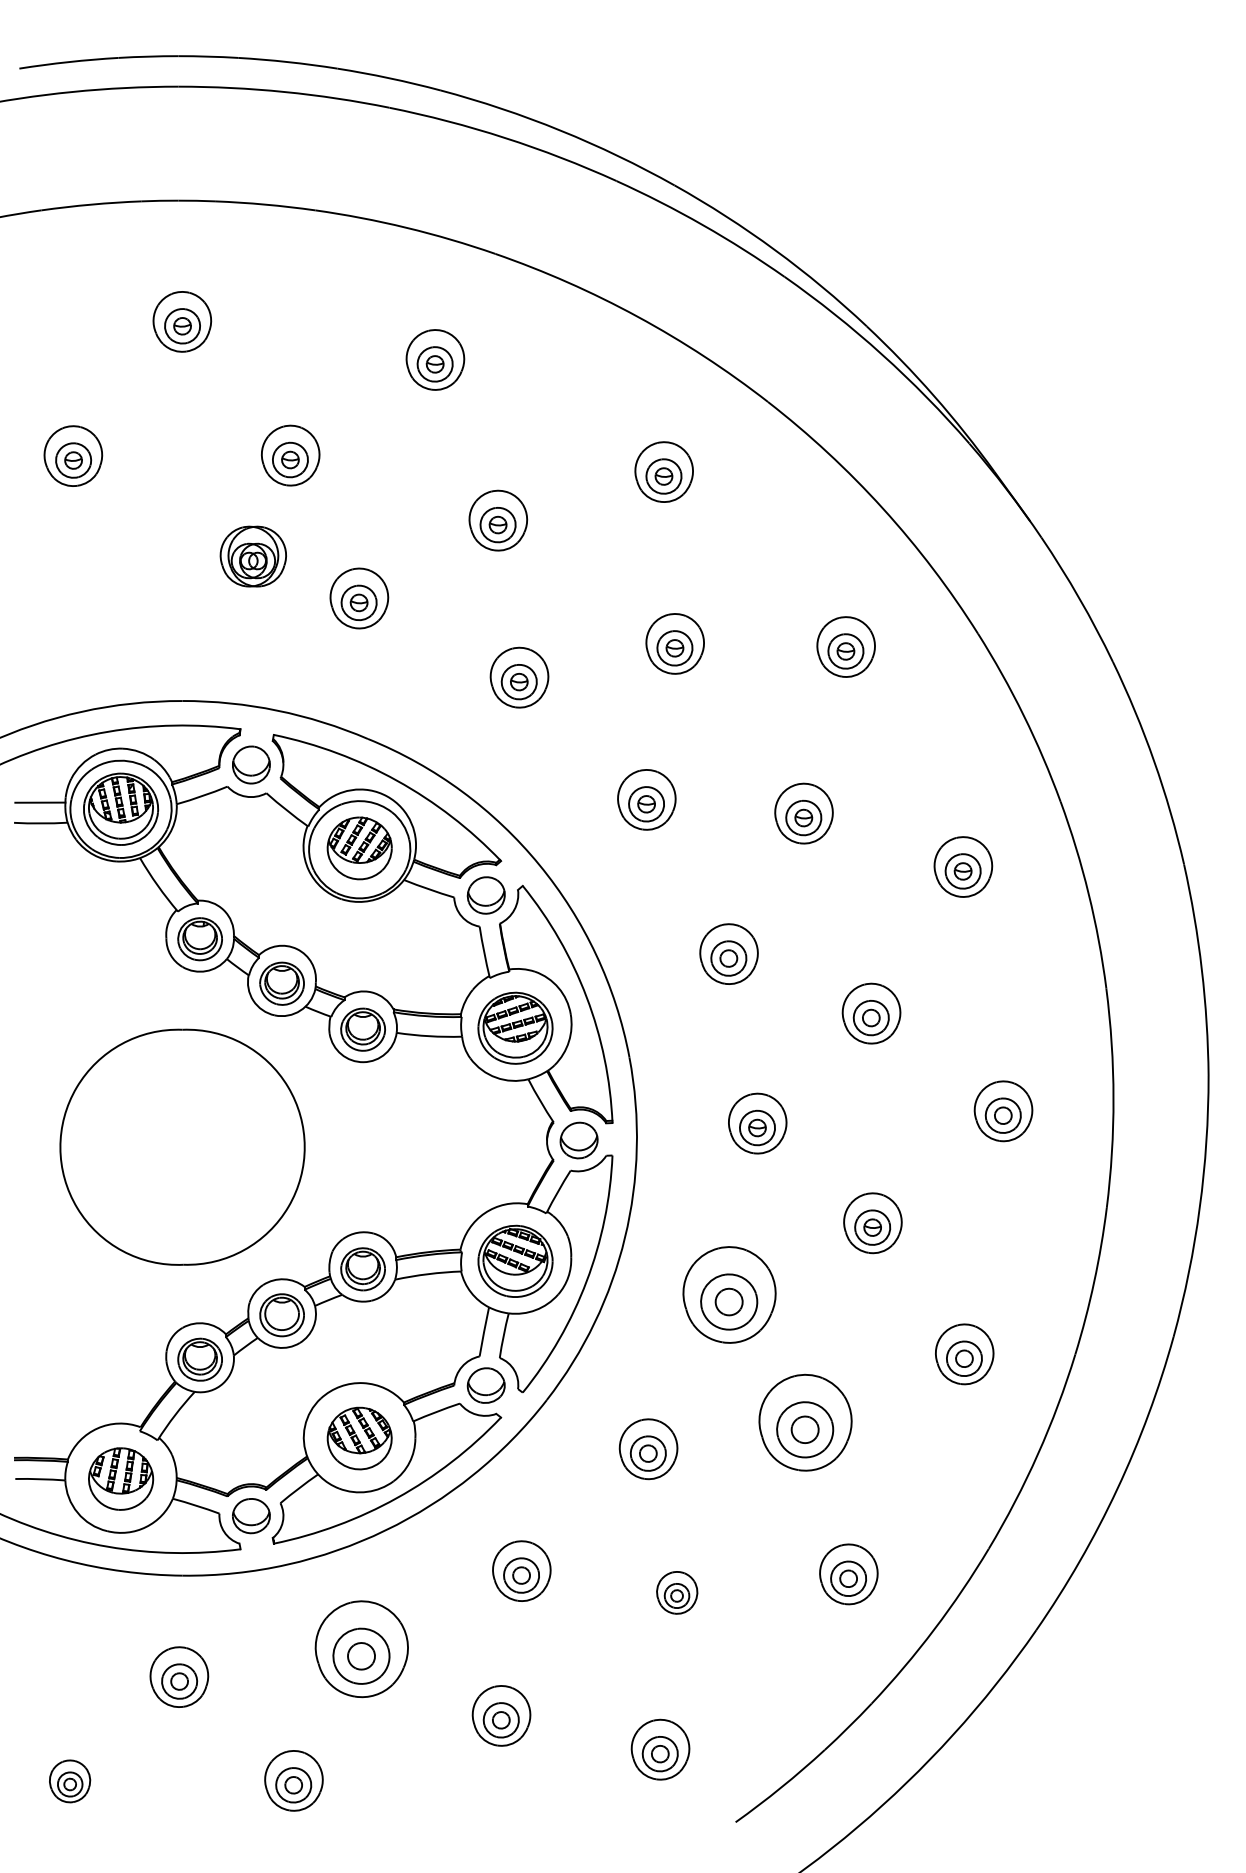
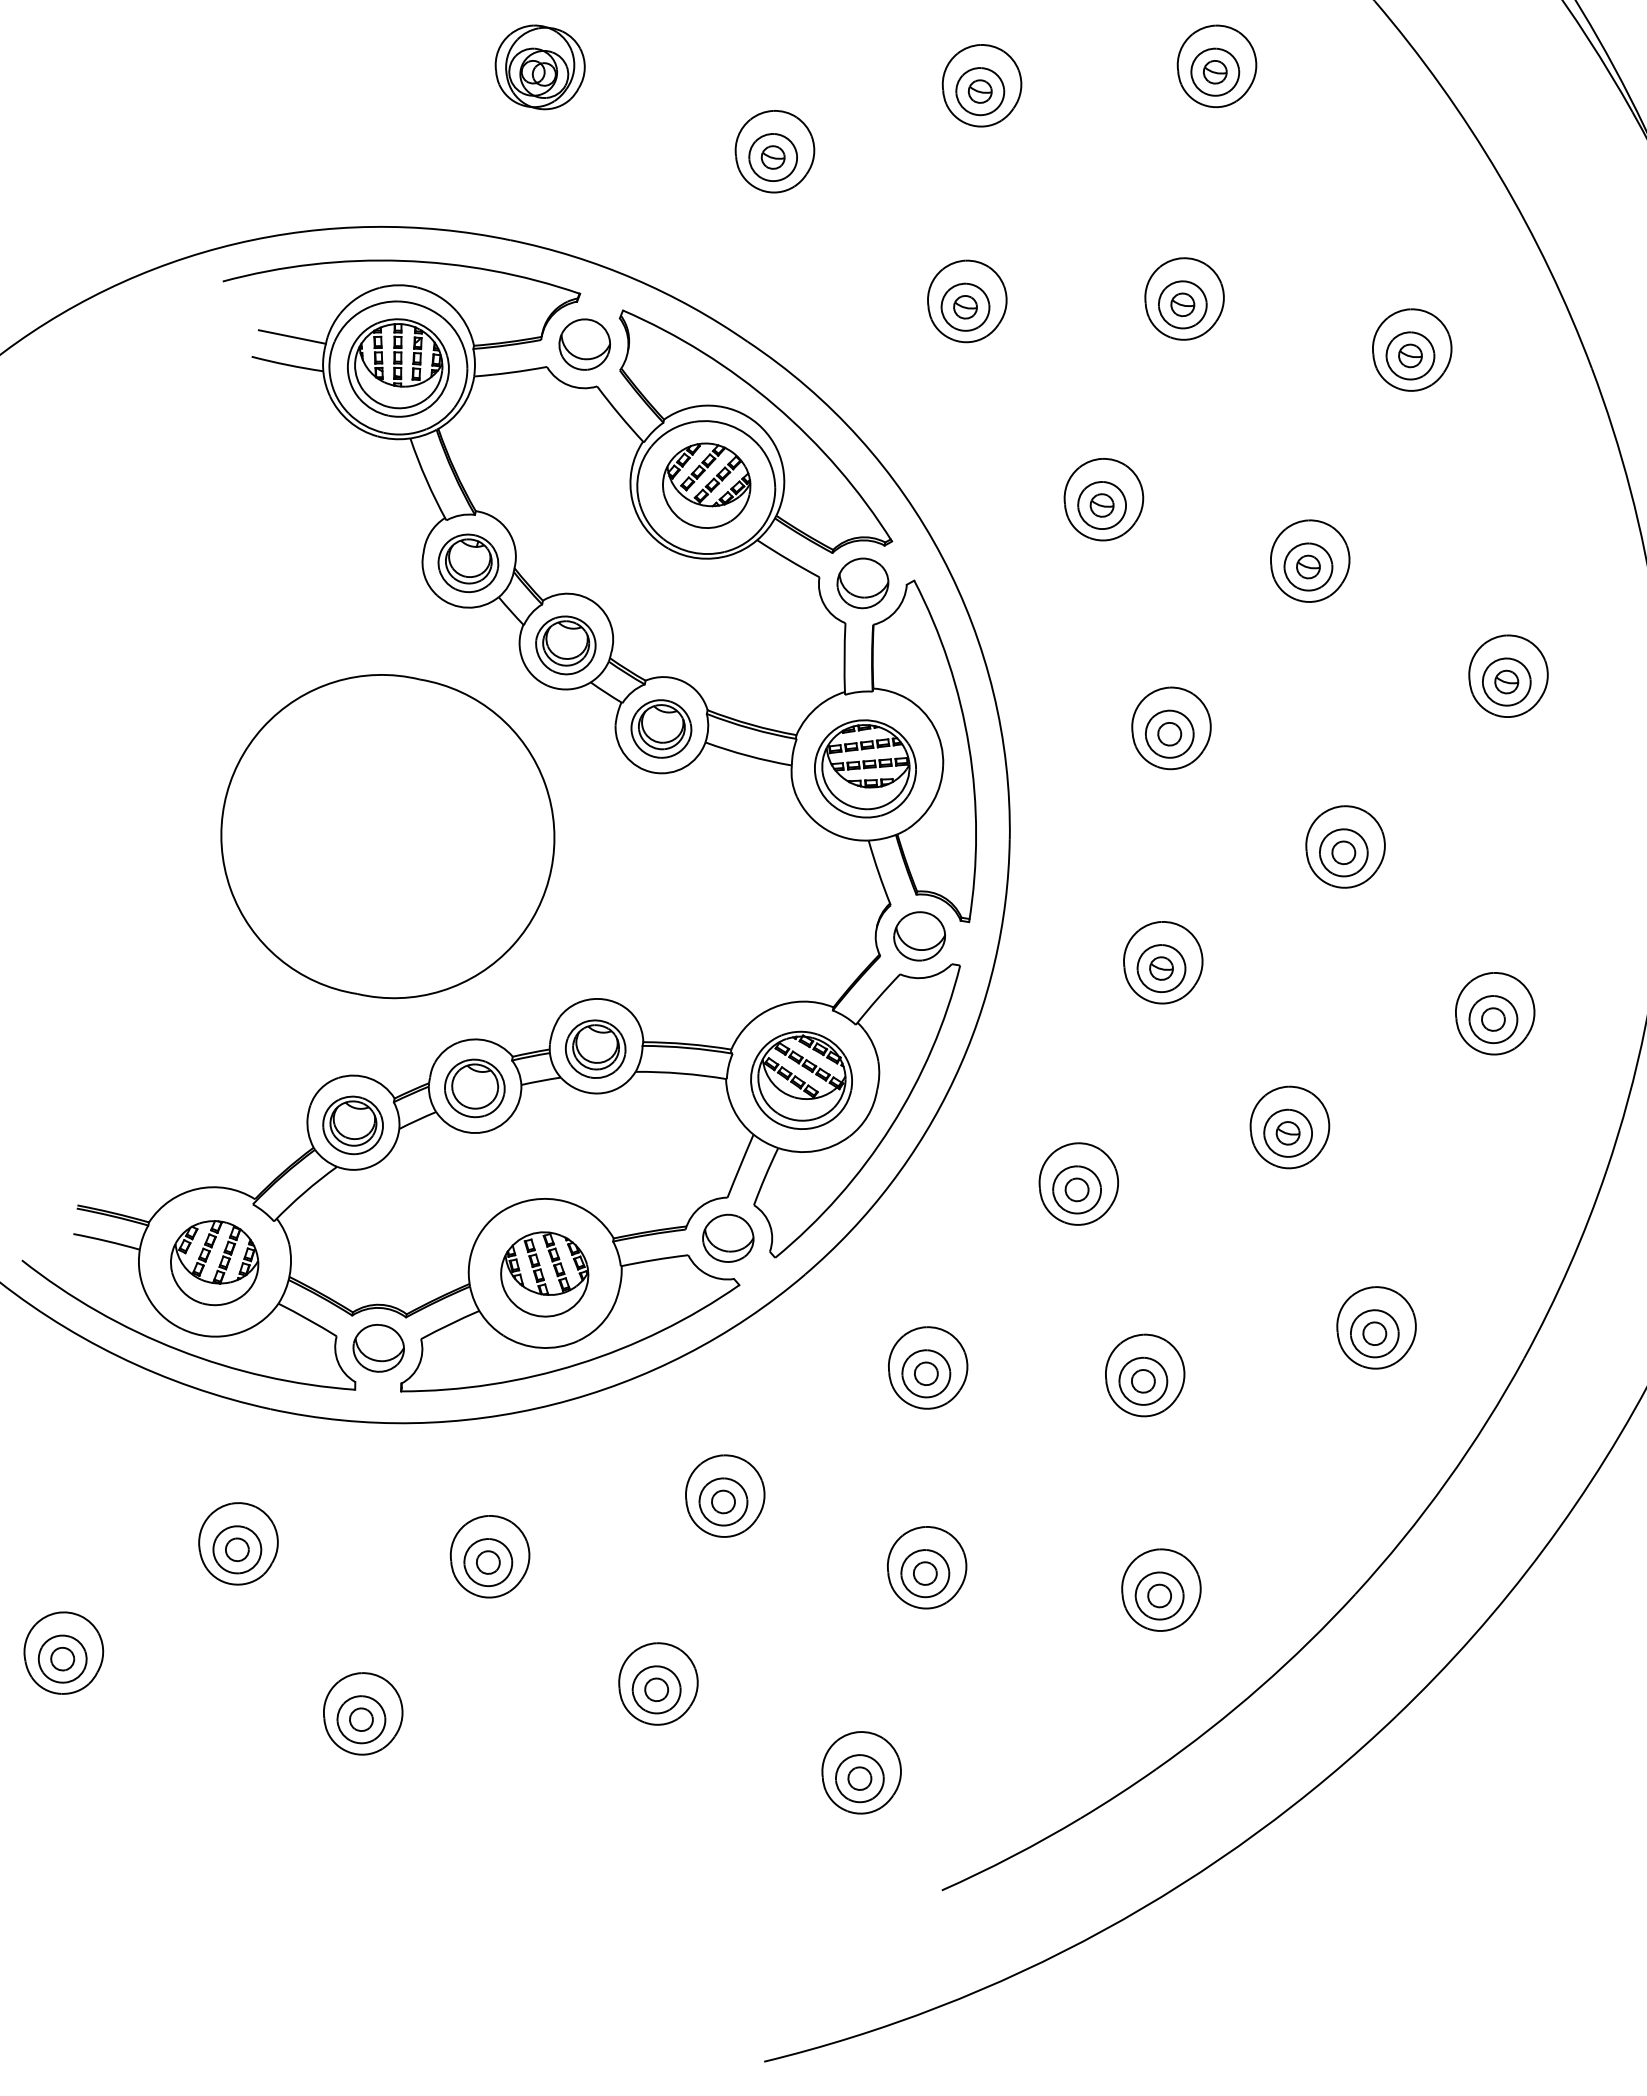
part: (252, 556) -> (538, 67), moved
part: (729, 1294) -> (1078, 1183), size x0.62
part: (805, 1422) -> (1144, 1375), size x0.62
part: (676, 1592) -> (925, 1567), size x1.43
part: (361, 1649) -> (489, 1556), size x0.62
part: (69, 1781) -> (62, 1653), size x1.43

